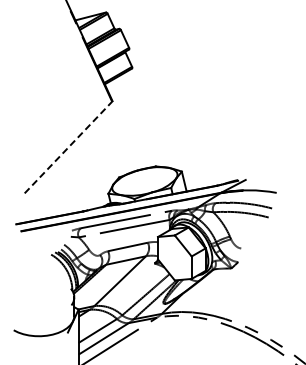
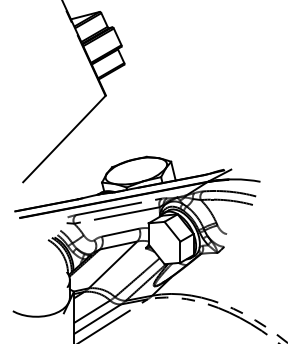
line: (68, 147) -> (64, 139), dashed -> solid

